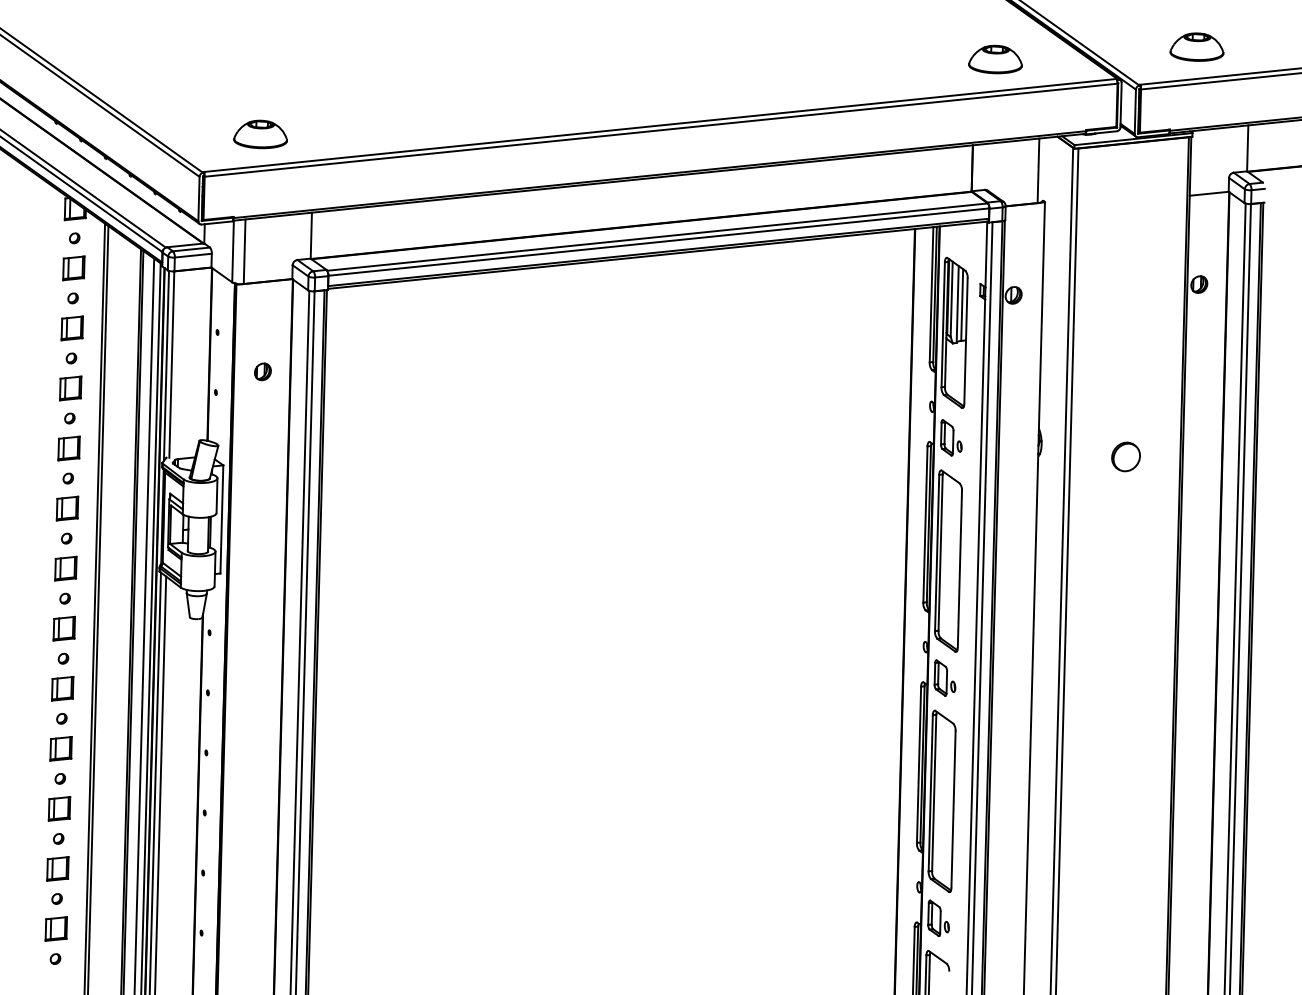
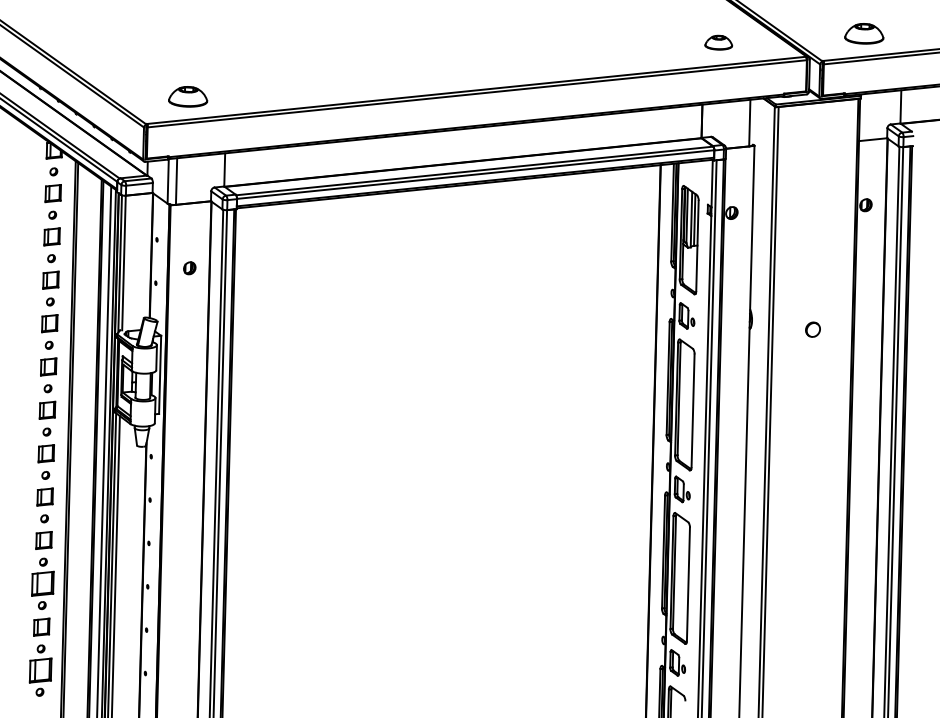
part: (995, 59) -> (718, 42), size x0.7
part: (1125, 456) -> (812, 329), size x0.7
part: (59, 808) -> (42, 583), size x1.4
part: (55, 928) -> (39, 670), size x1.4

